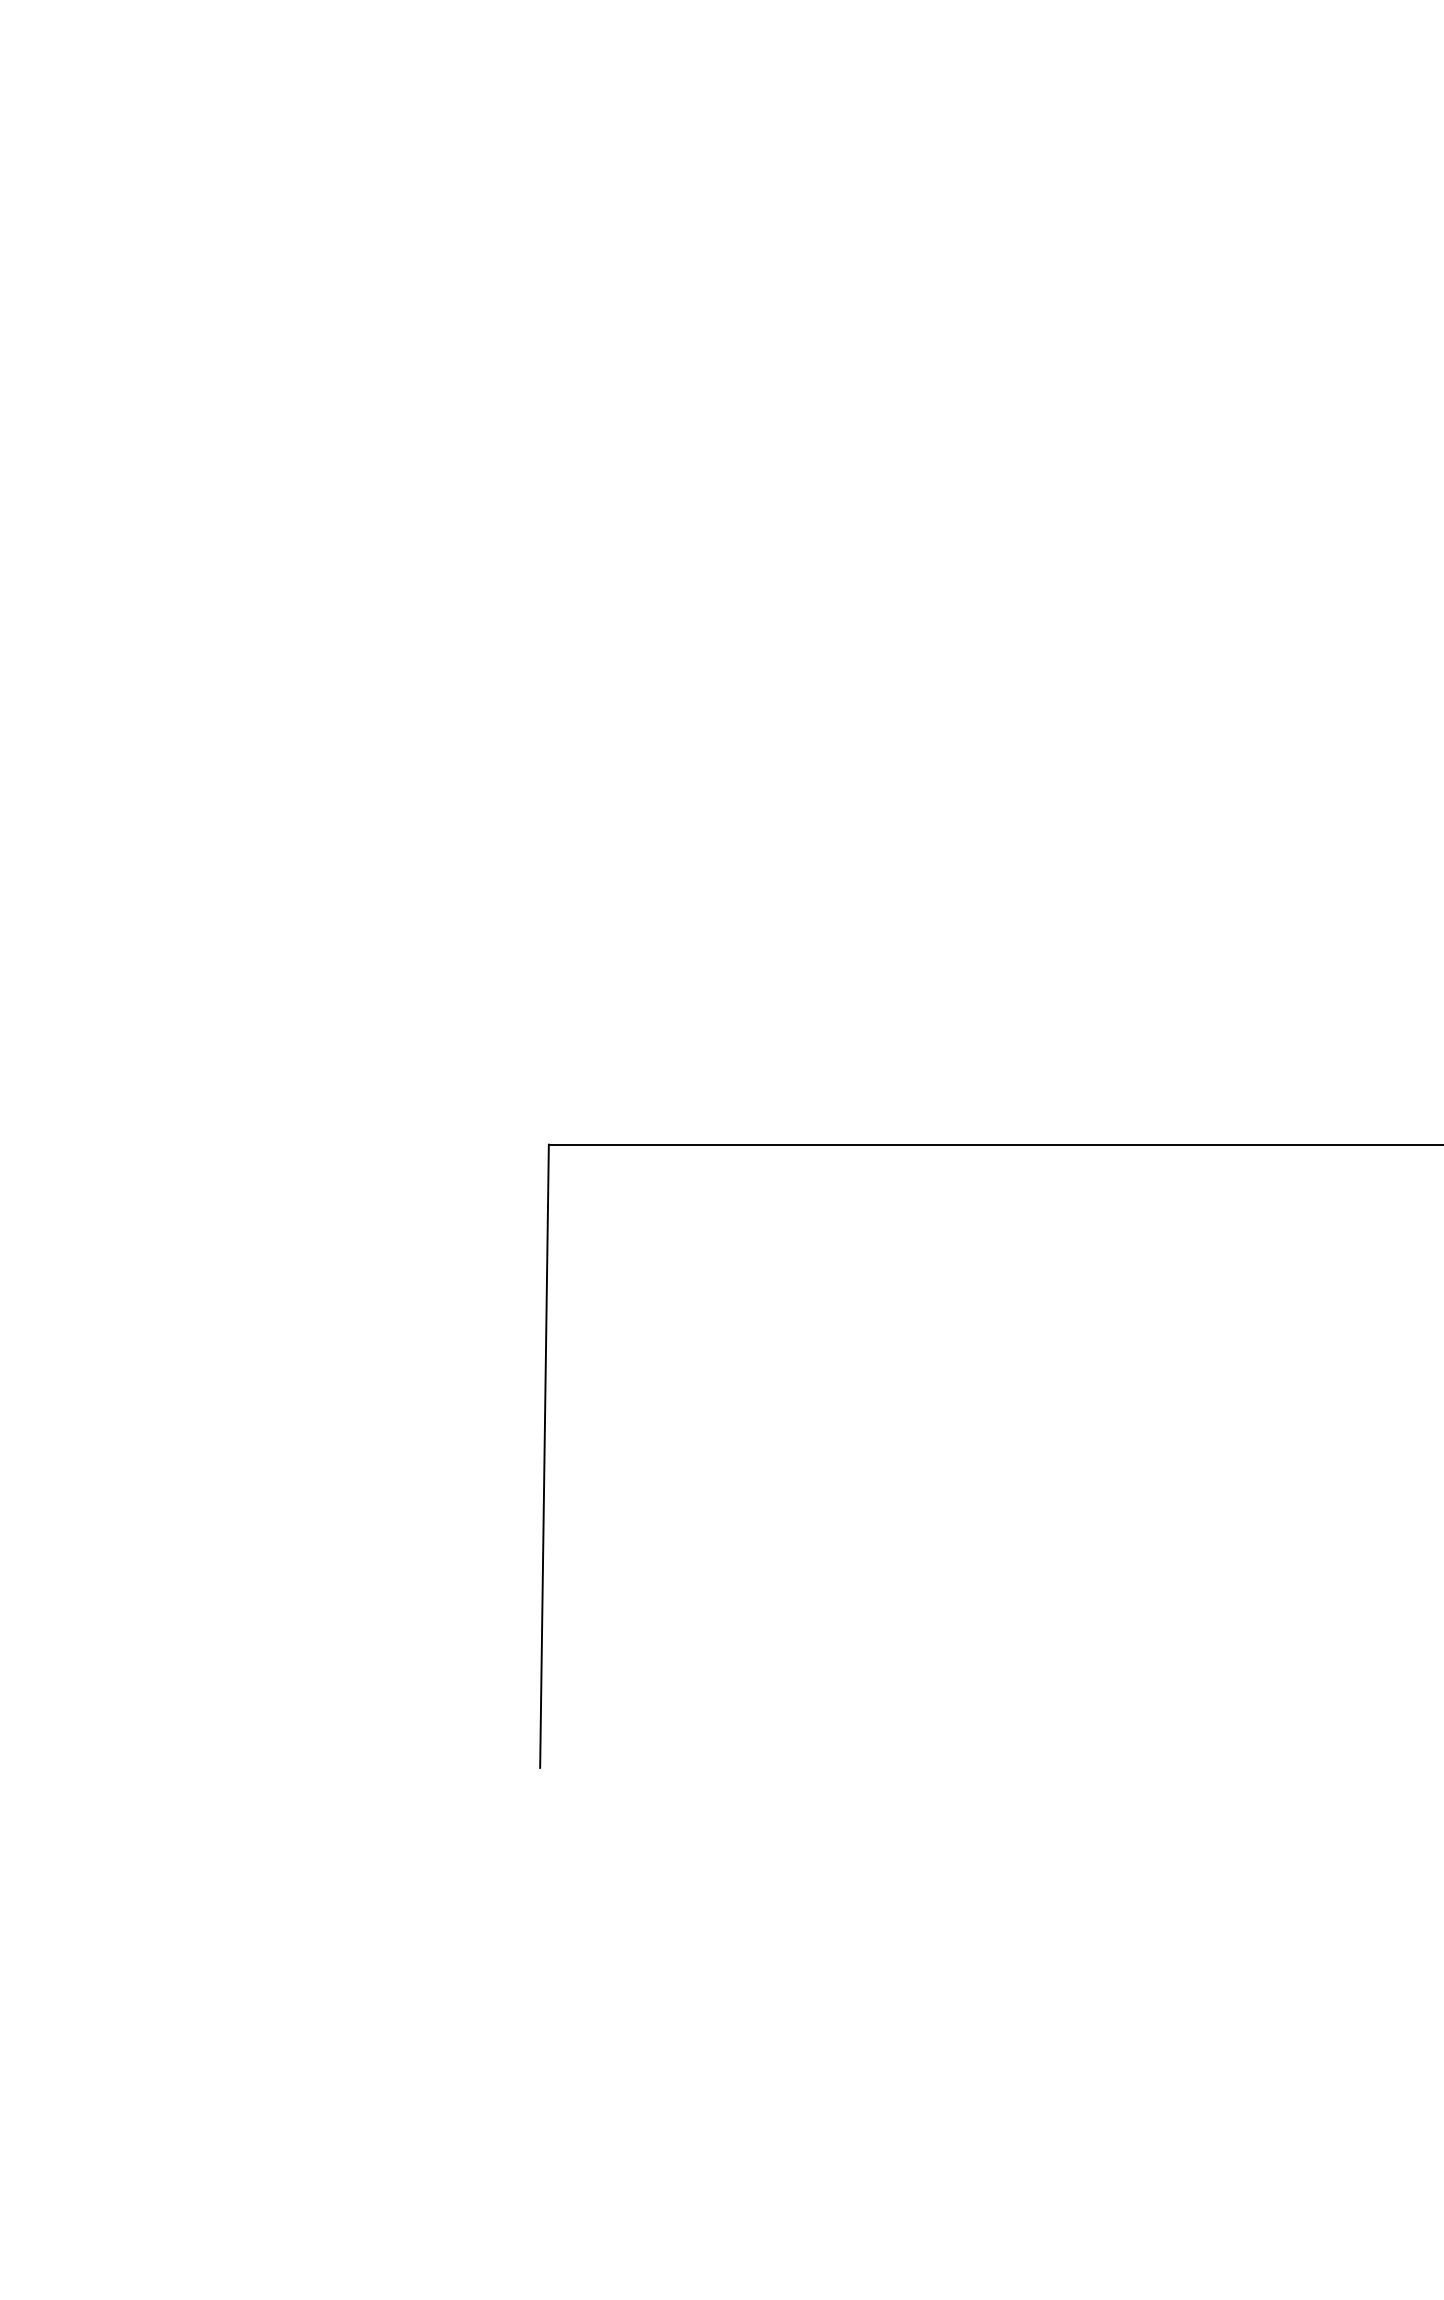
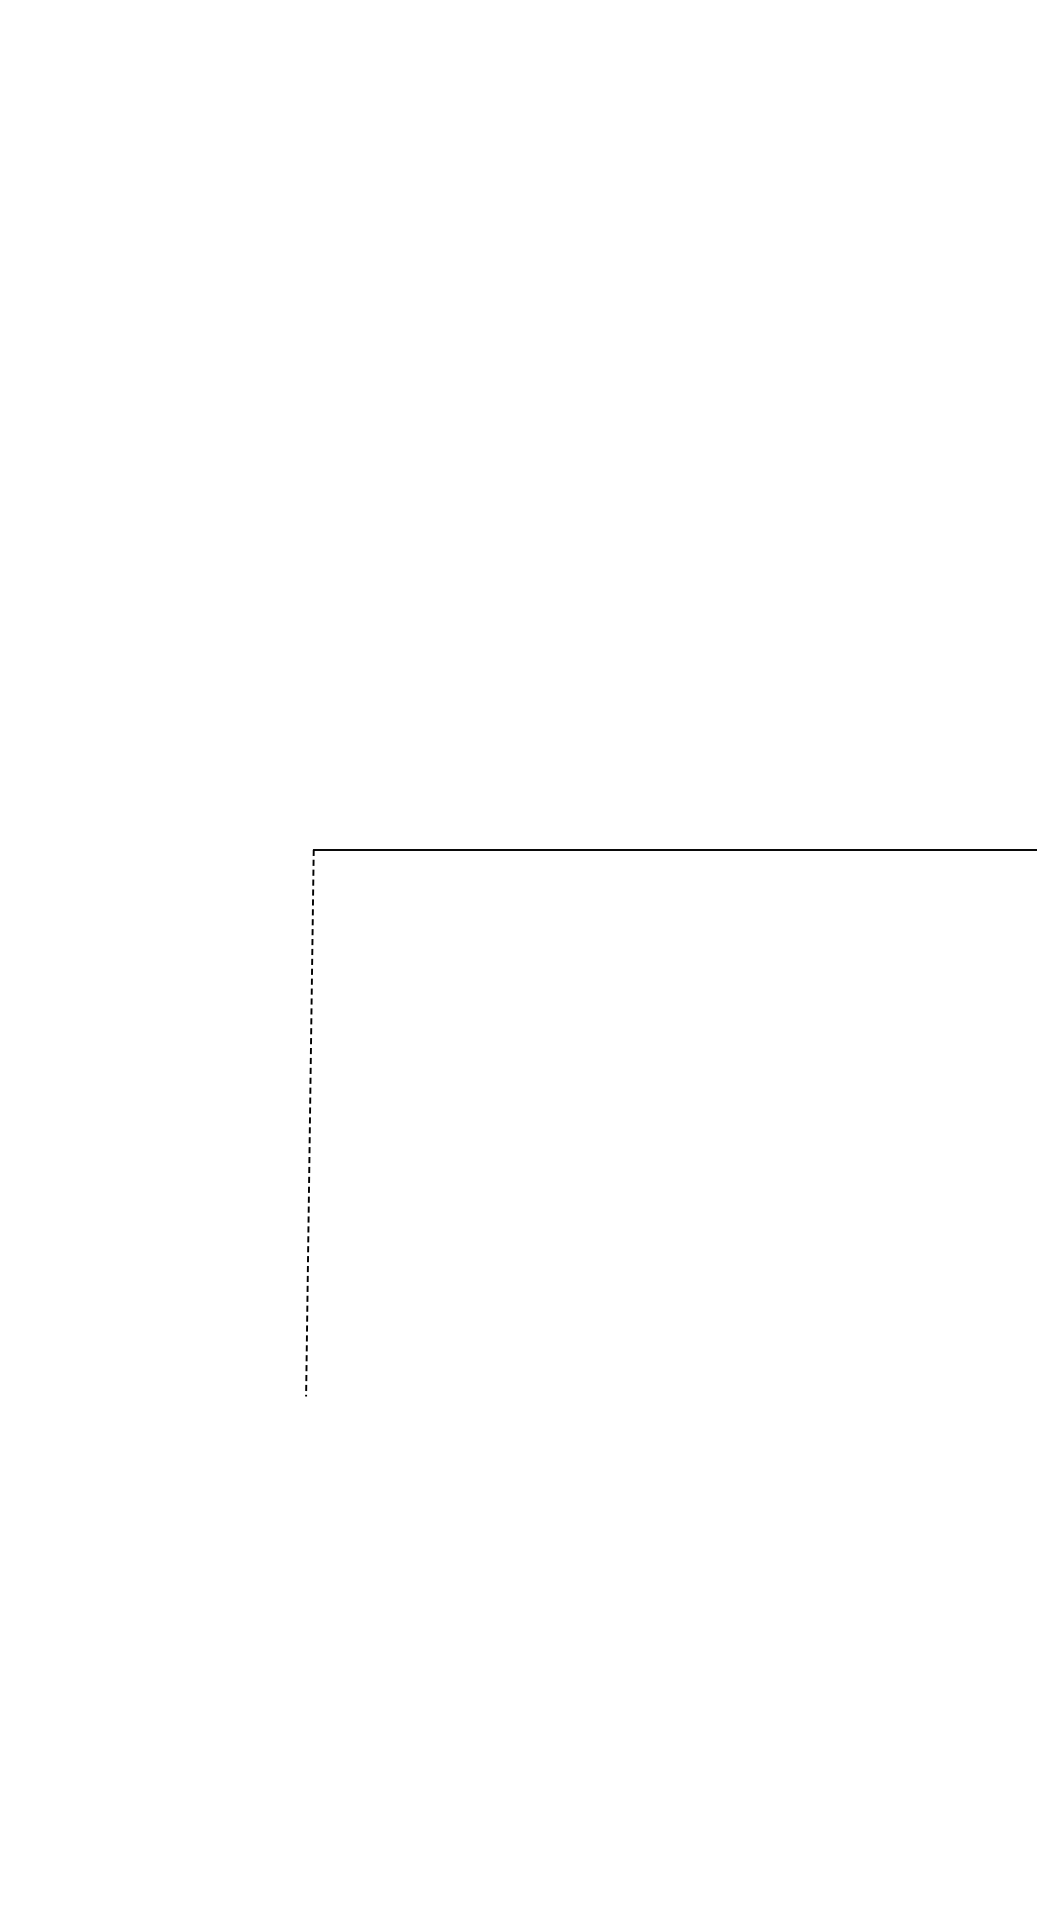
line: (544, 1456) -> (309, 1123), solid -> dashed

